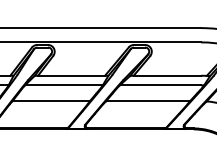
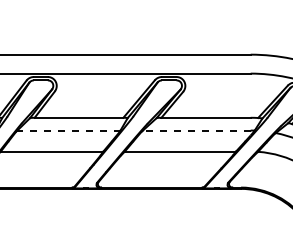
line: (63, 85) -> (68, 130), solid -> dashed
line: (160, 85) -> (196, 130), solid -> dashed

